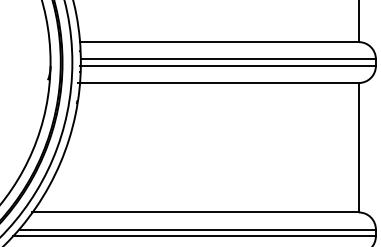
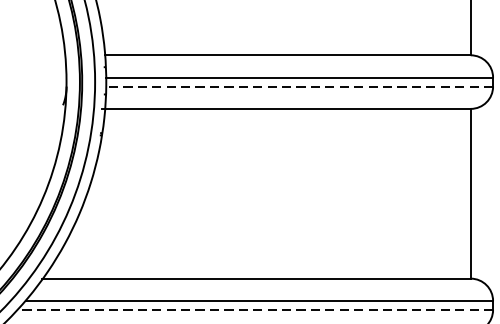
line: (227, 65) -> (298, 85), solid -> dashed
line: (194, 236) -> (255, 310), solid -> dashed

